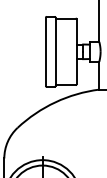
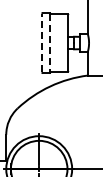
line: (46, 51) -> (42, 42), solid -> dashed
line: (55, 52) -> (50, 43), solid -> dashed

